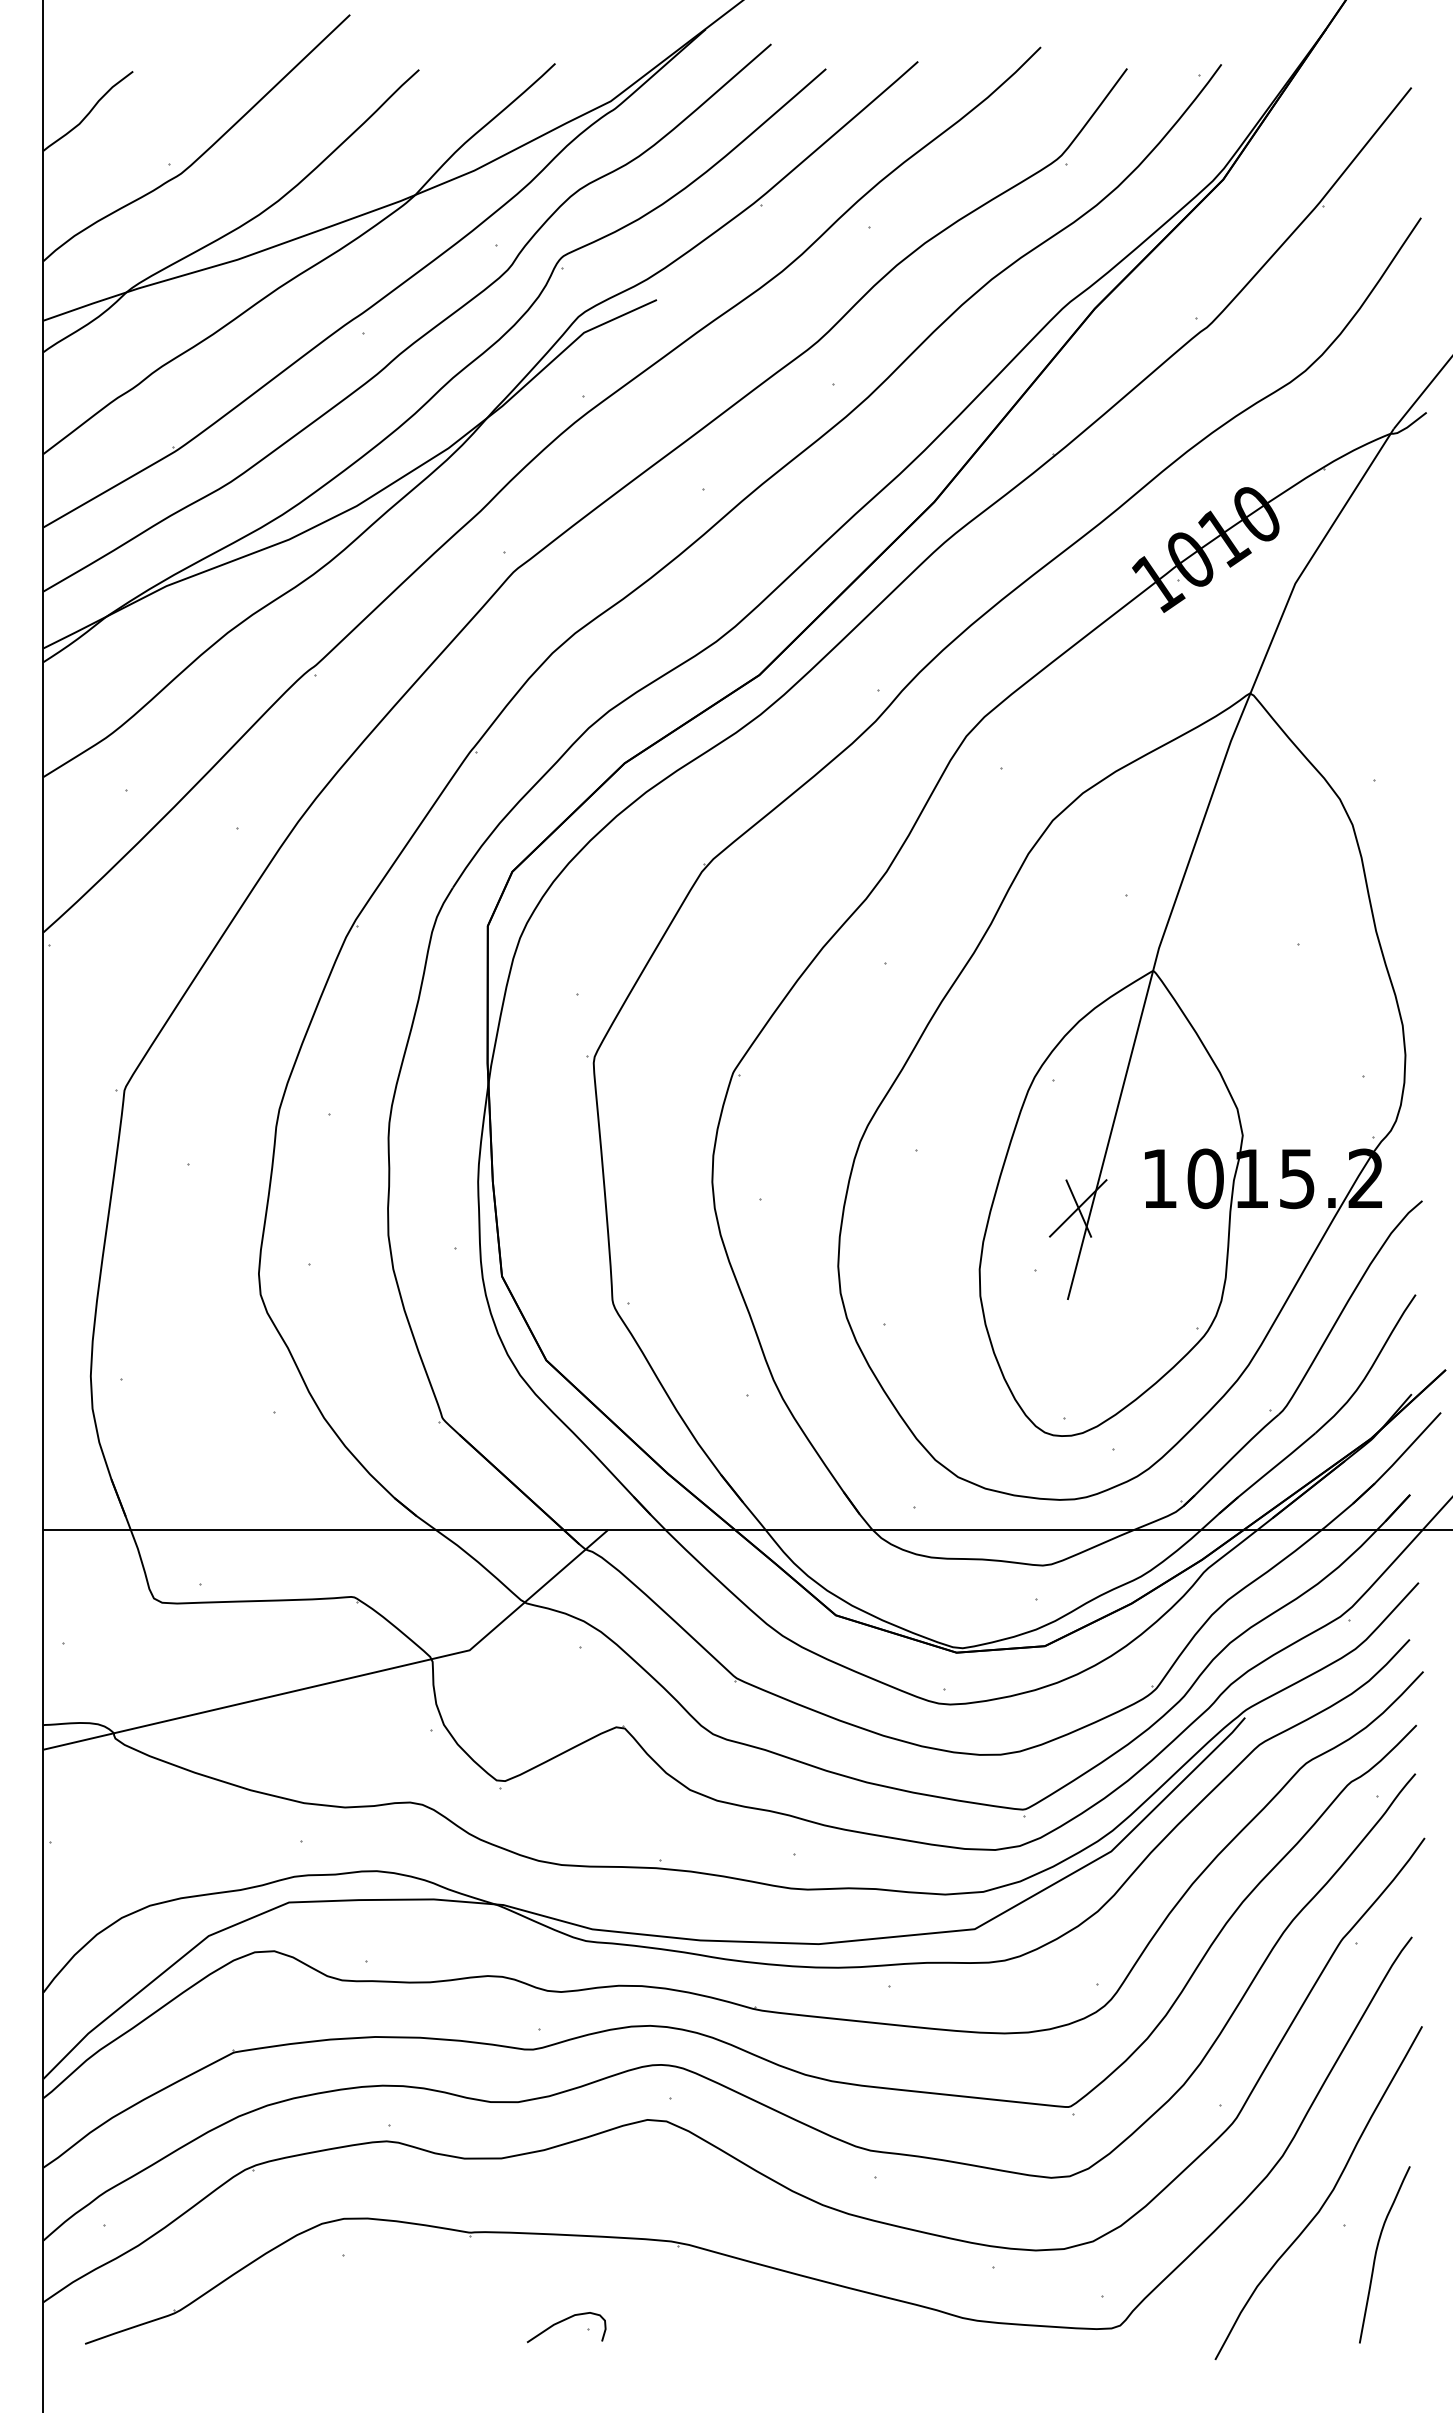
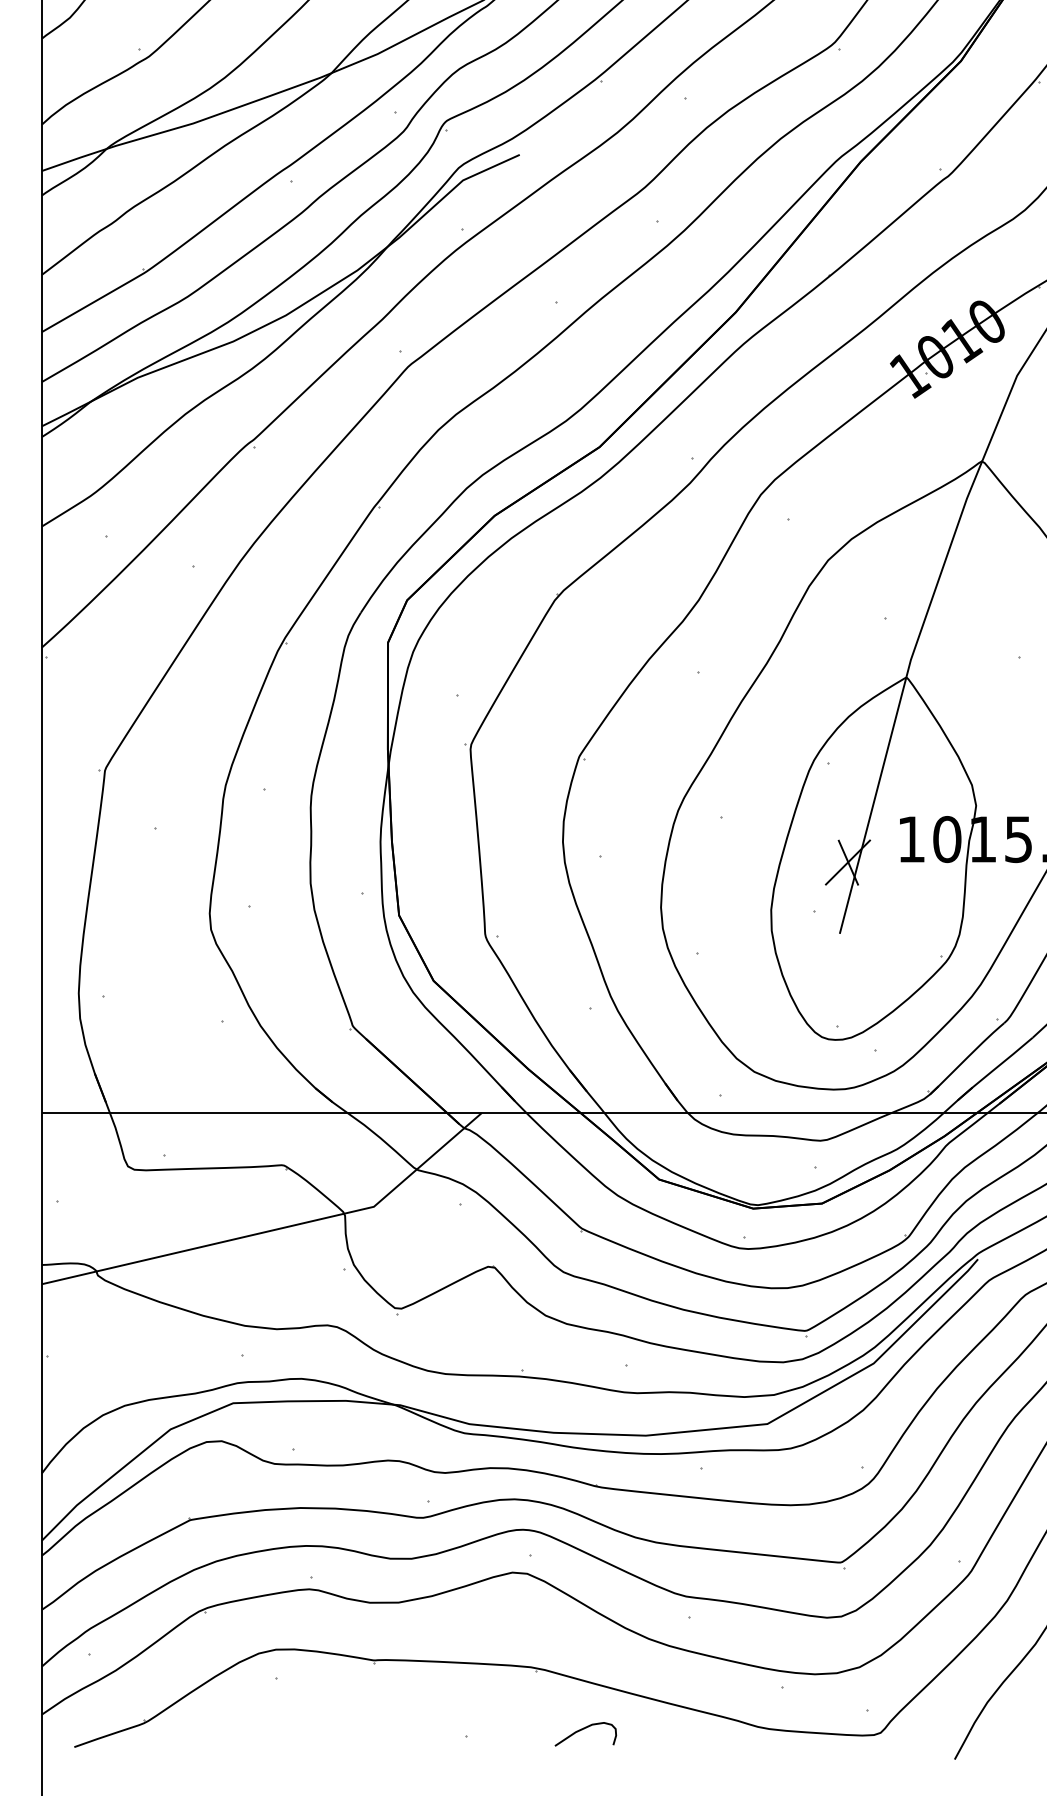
curve: (563, 2321) -> (583, 1729), moved

